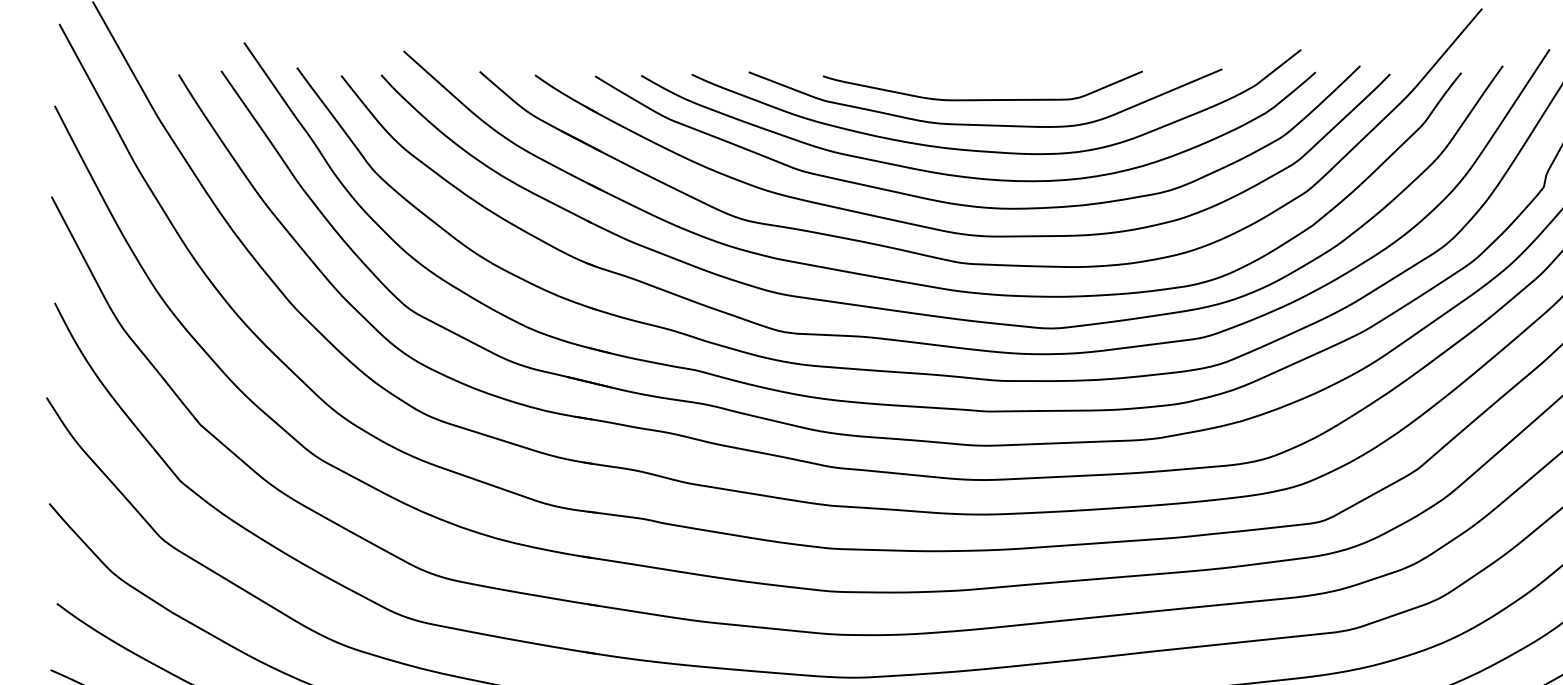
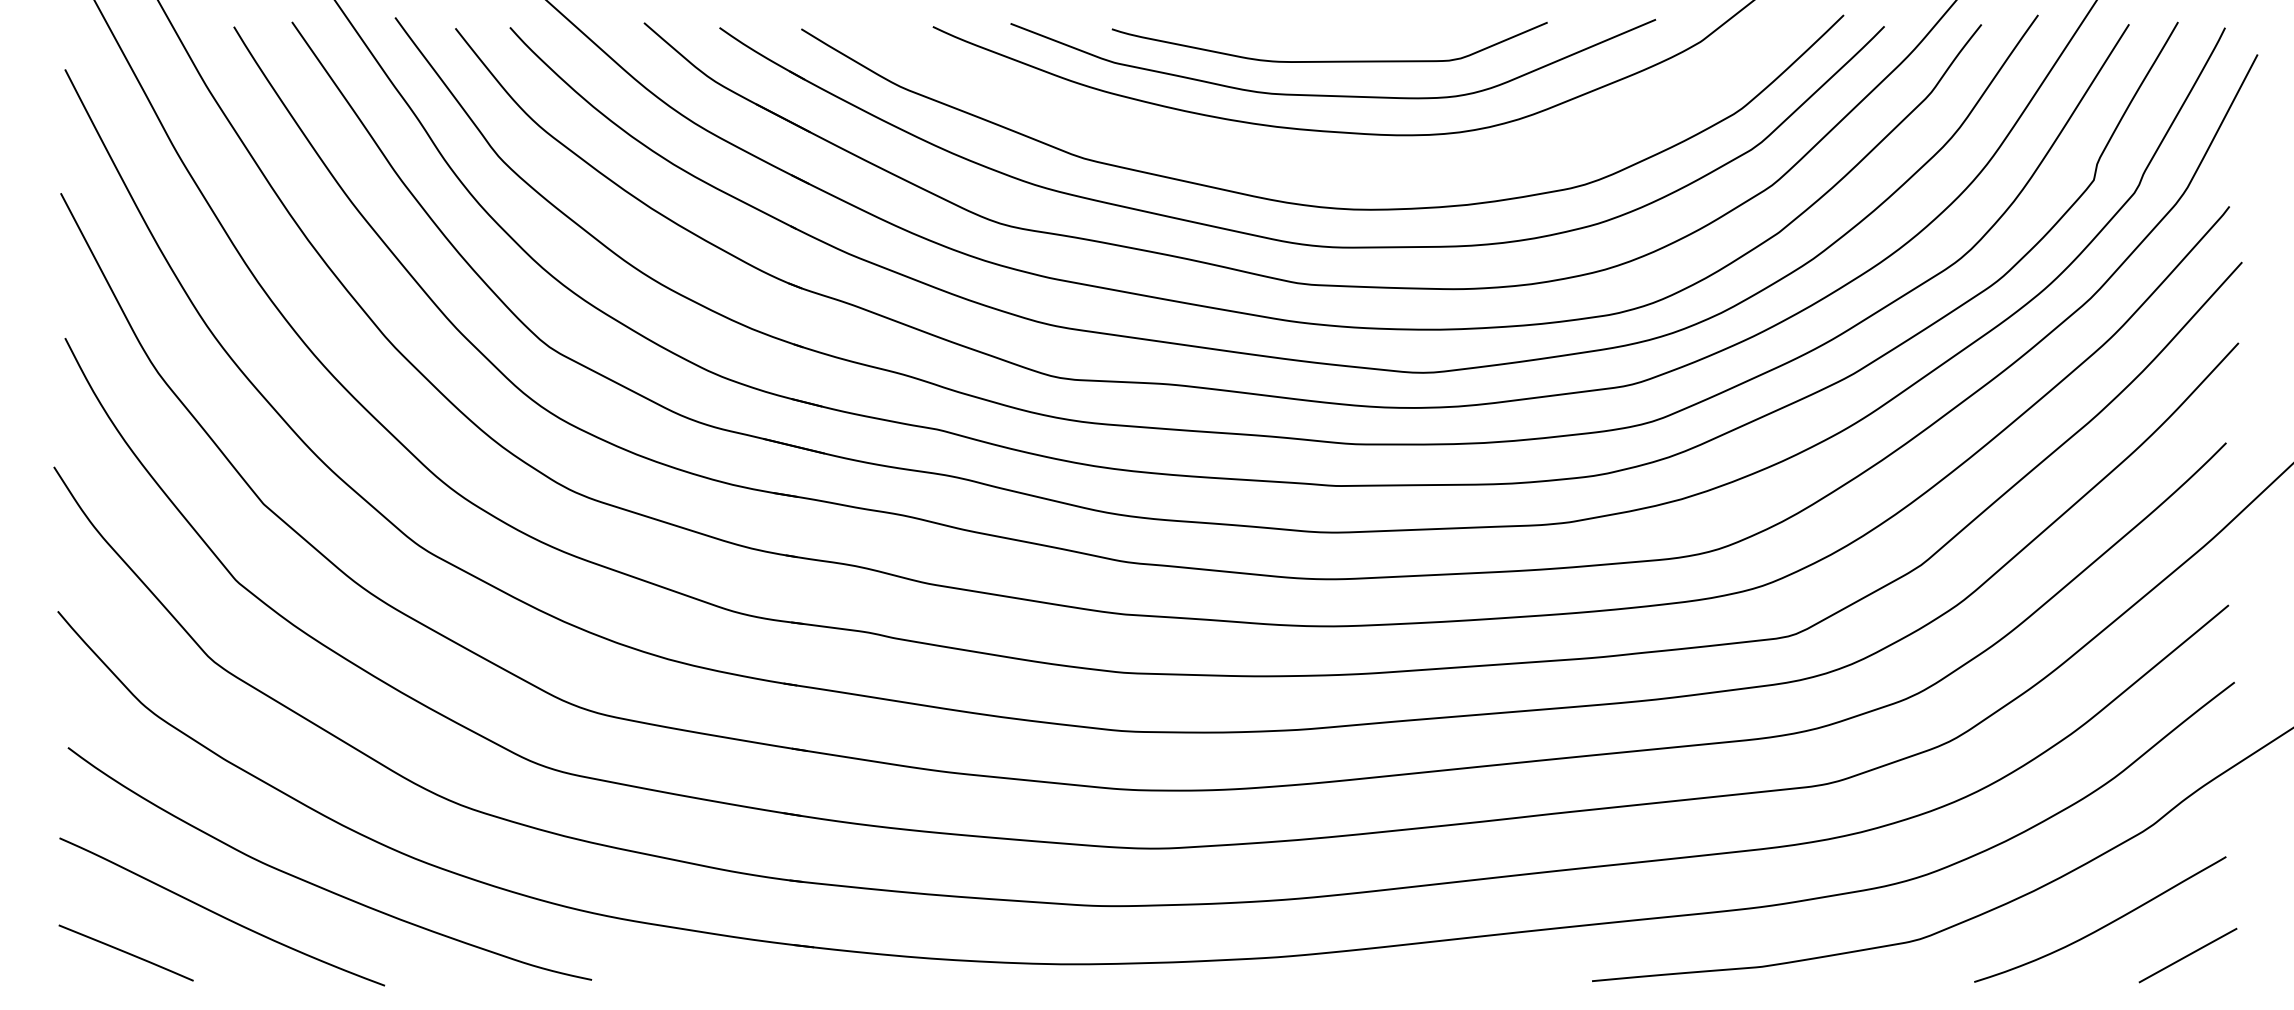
curve: (973, 177) -> (1316, 166), removed

